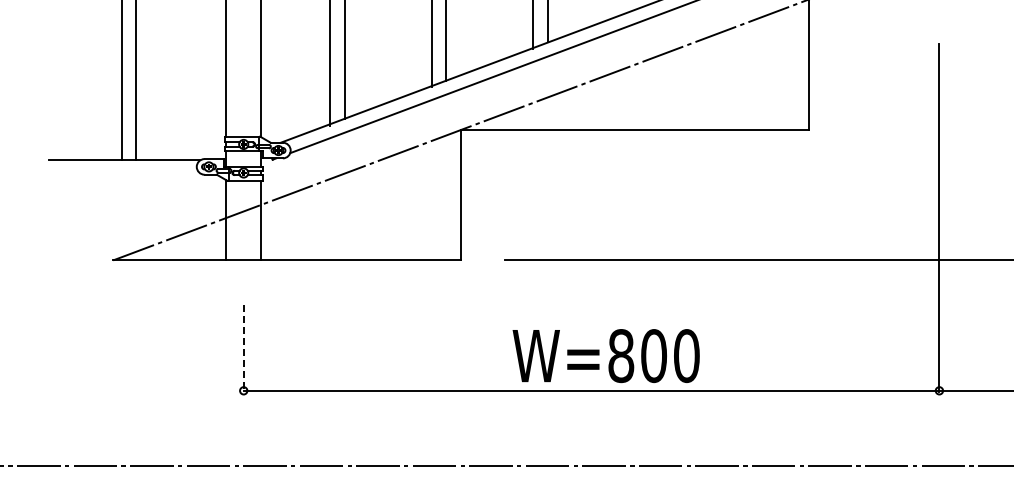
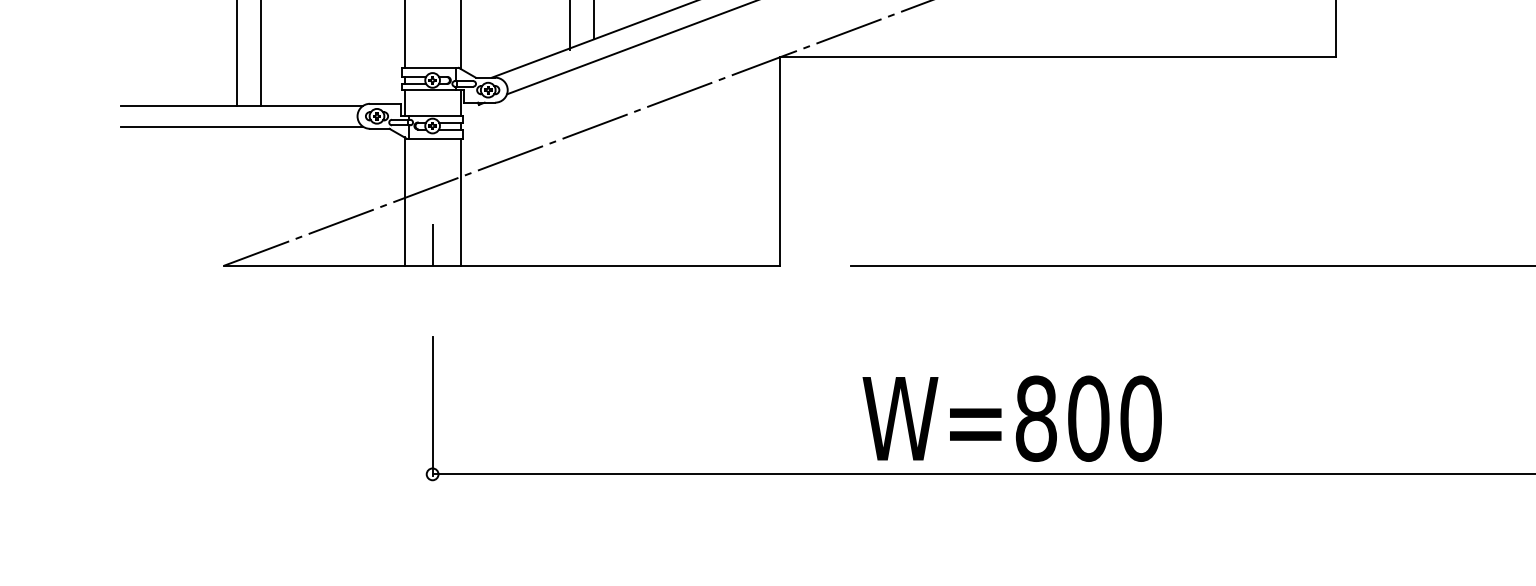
line: (124, 173) -> (241, 126), added
line: (243, 247) -> (432, 245), added
line: (243, 348) -> (432, 406), dashed -> solid

